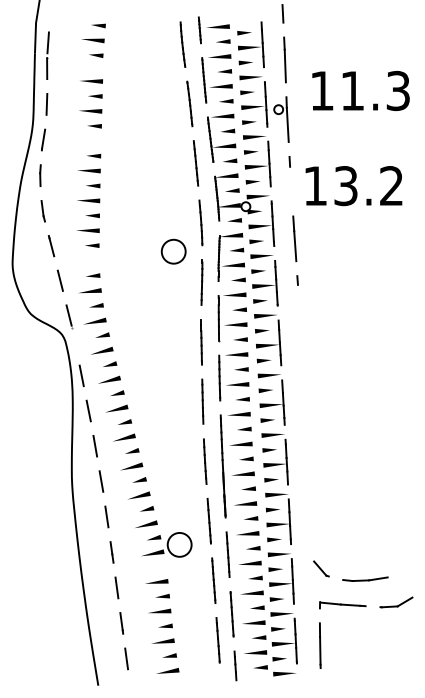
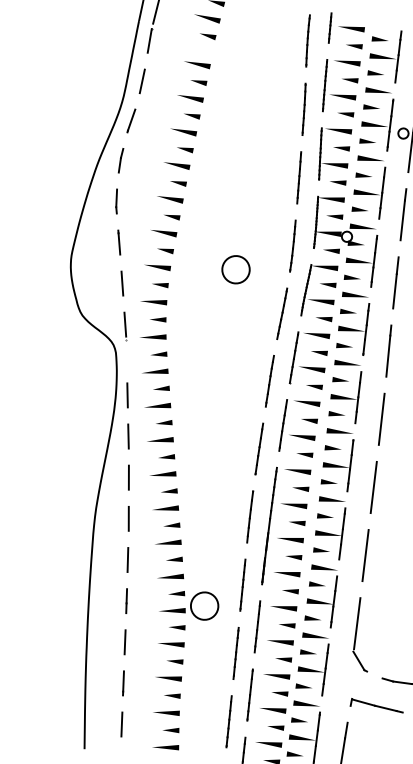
line: (89, 141) -> (183, 131), added
line: (291, 183) -> (403, 219), added
part: (173, 251) -> (235, 269), moved
line: (87, 260) -> (157, 266), added
line: (298, 302) -> (387, 355), added
line: (302, 357) -> (380, 418), added
line: (306, 417) -> (373, 487), added
line: (309, 476) -> (365, 554), added
line: (313, 536) -> (357, 623), added
line: (159, 566) -> (177, 626), added

